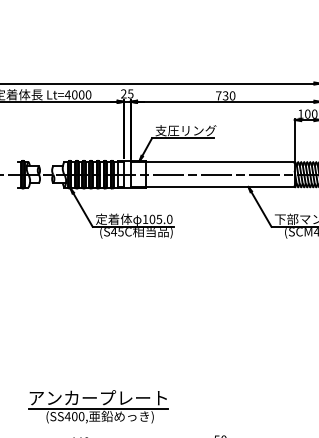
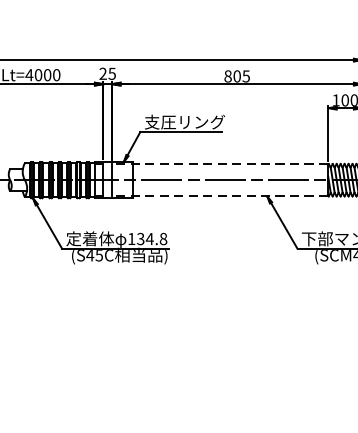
text: (225, 95) -> (236, 75), 730 -> 805
line: (212, 162) -> (219, 164), solid -> dashed
line: (212, 186) -> (219, 195), solid -> dashed
text: (160, 219) -> (151, 239), 105.0 -> 134.8

